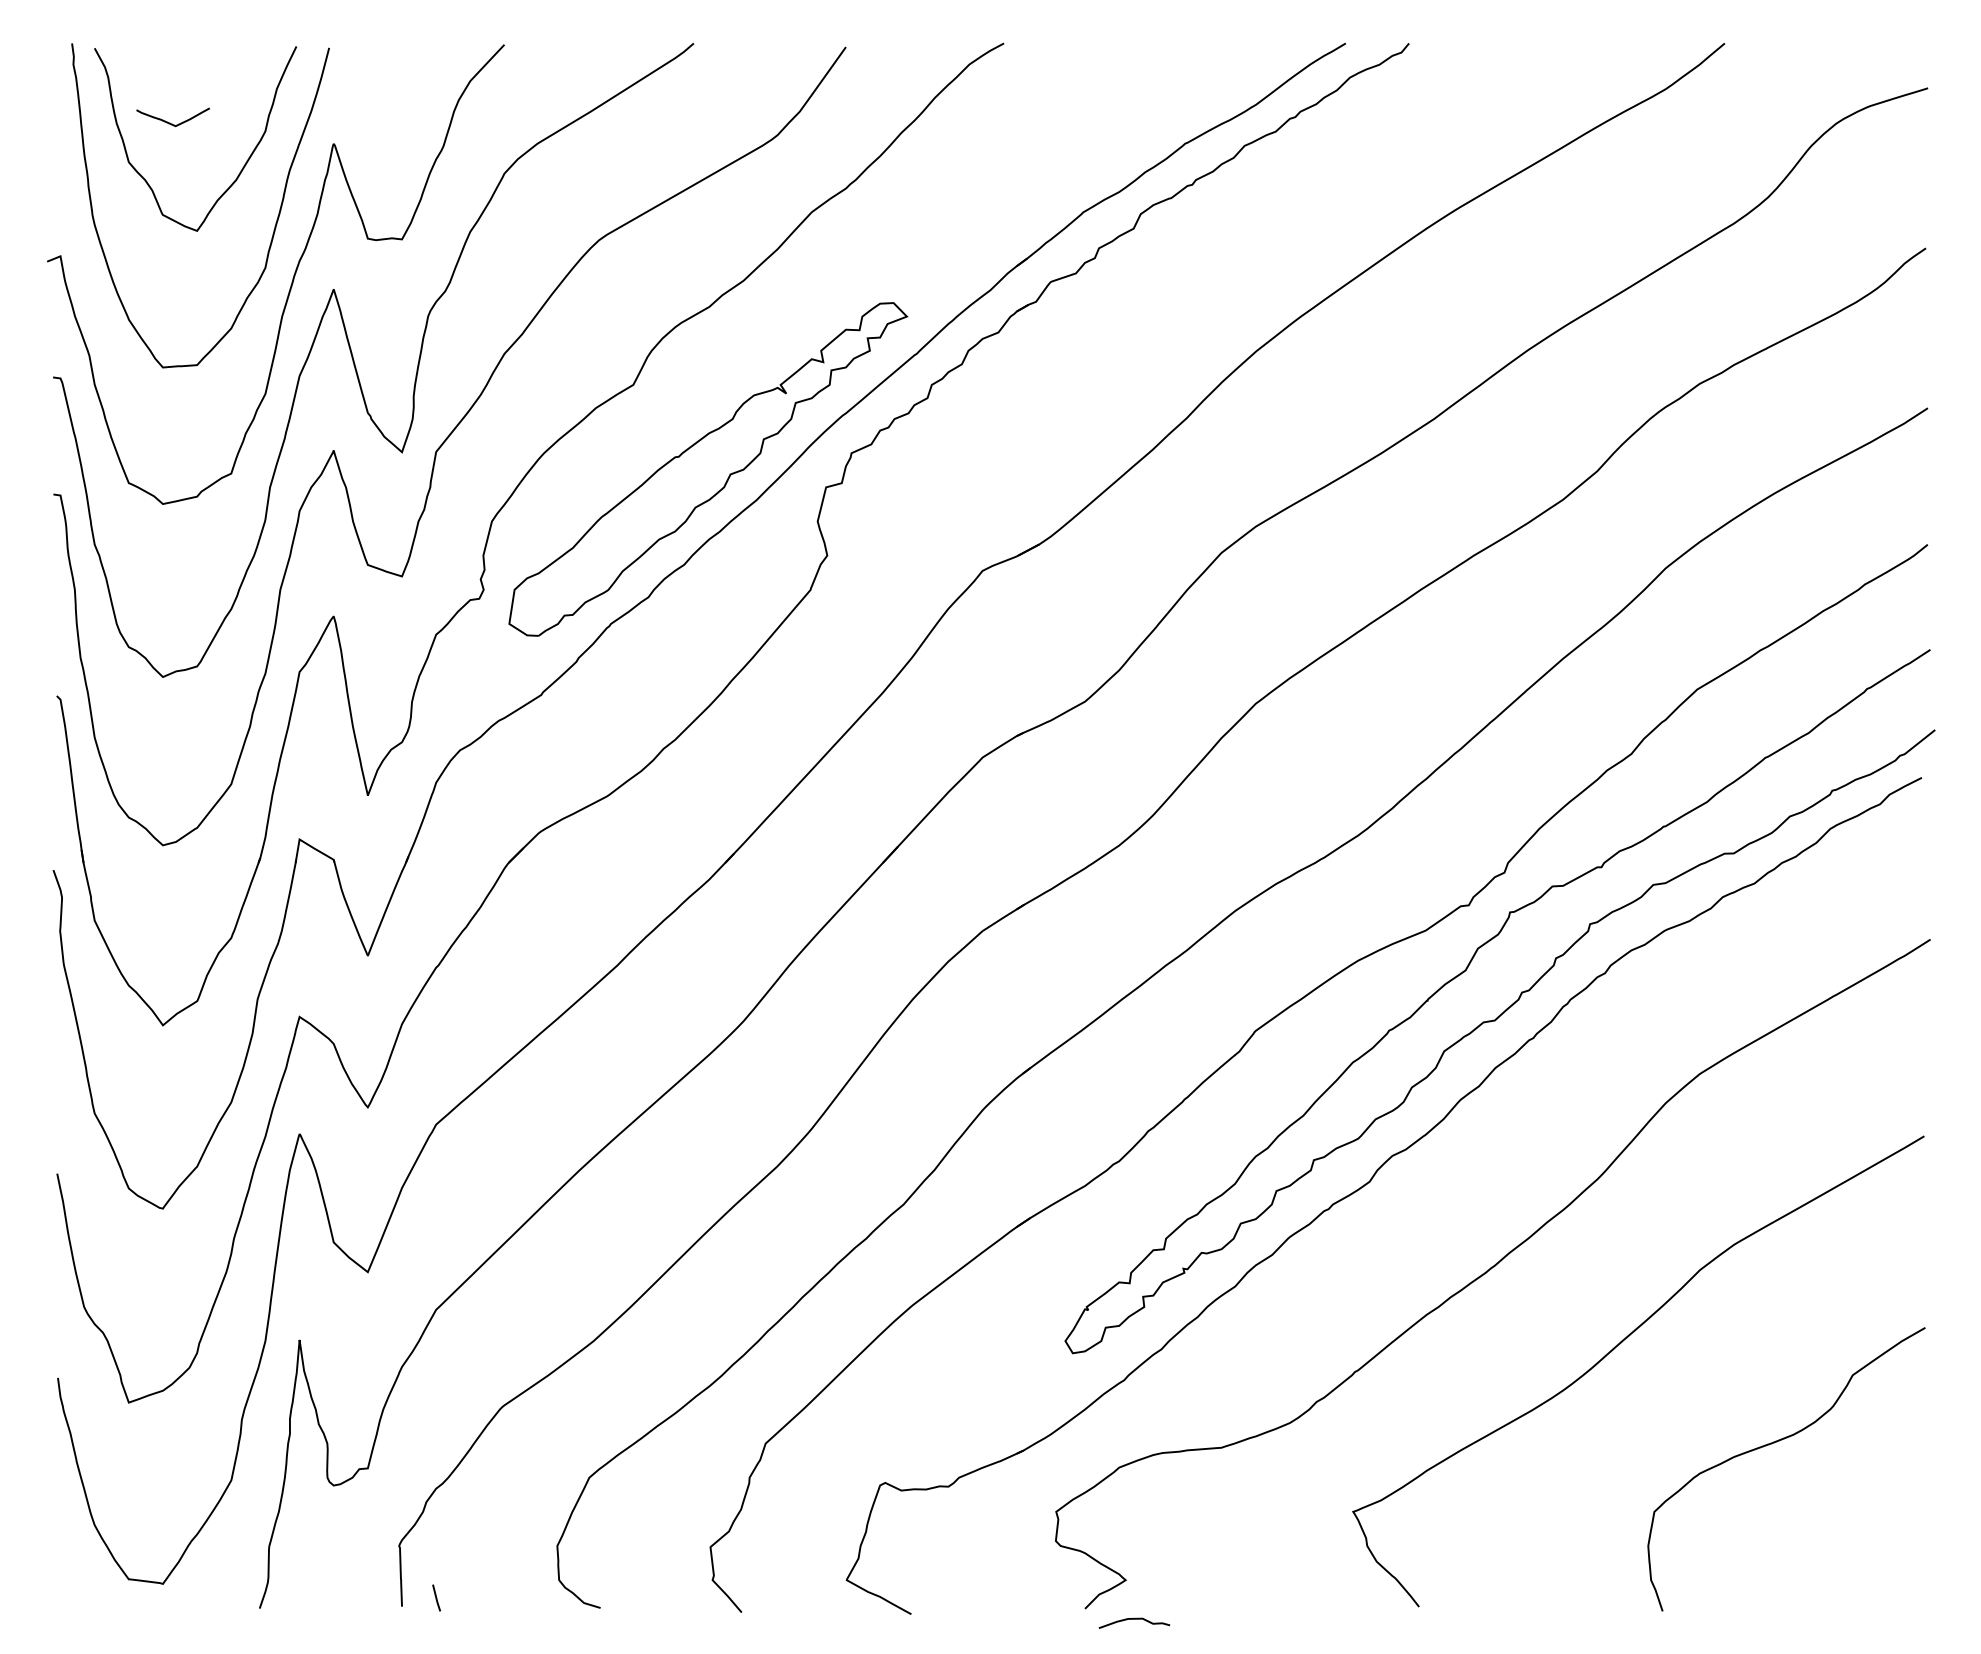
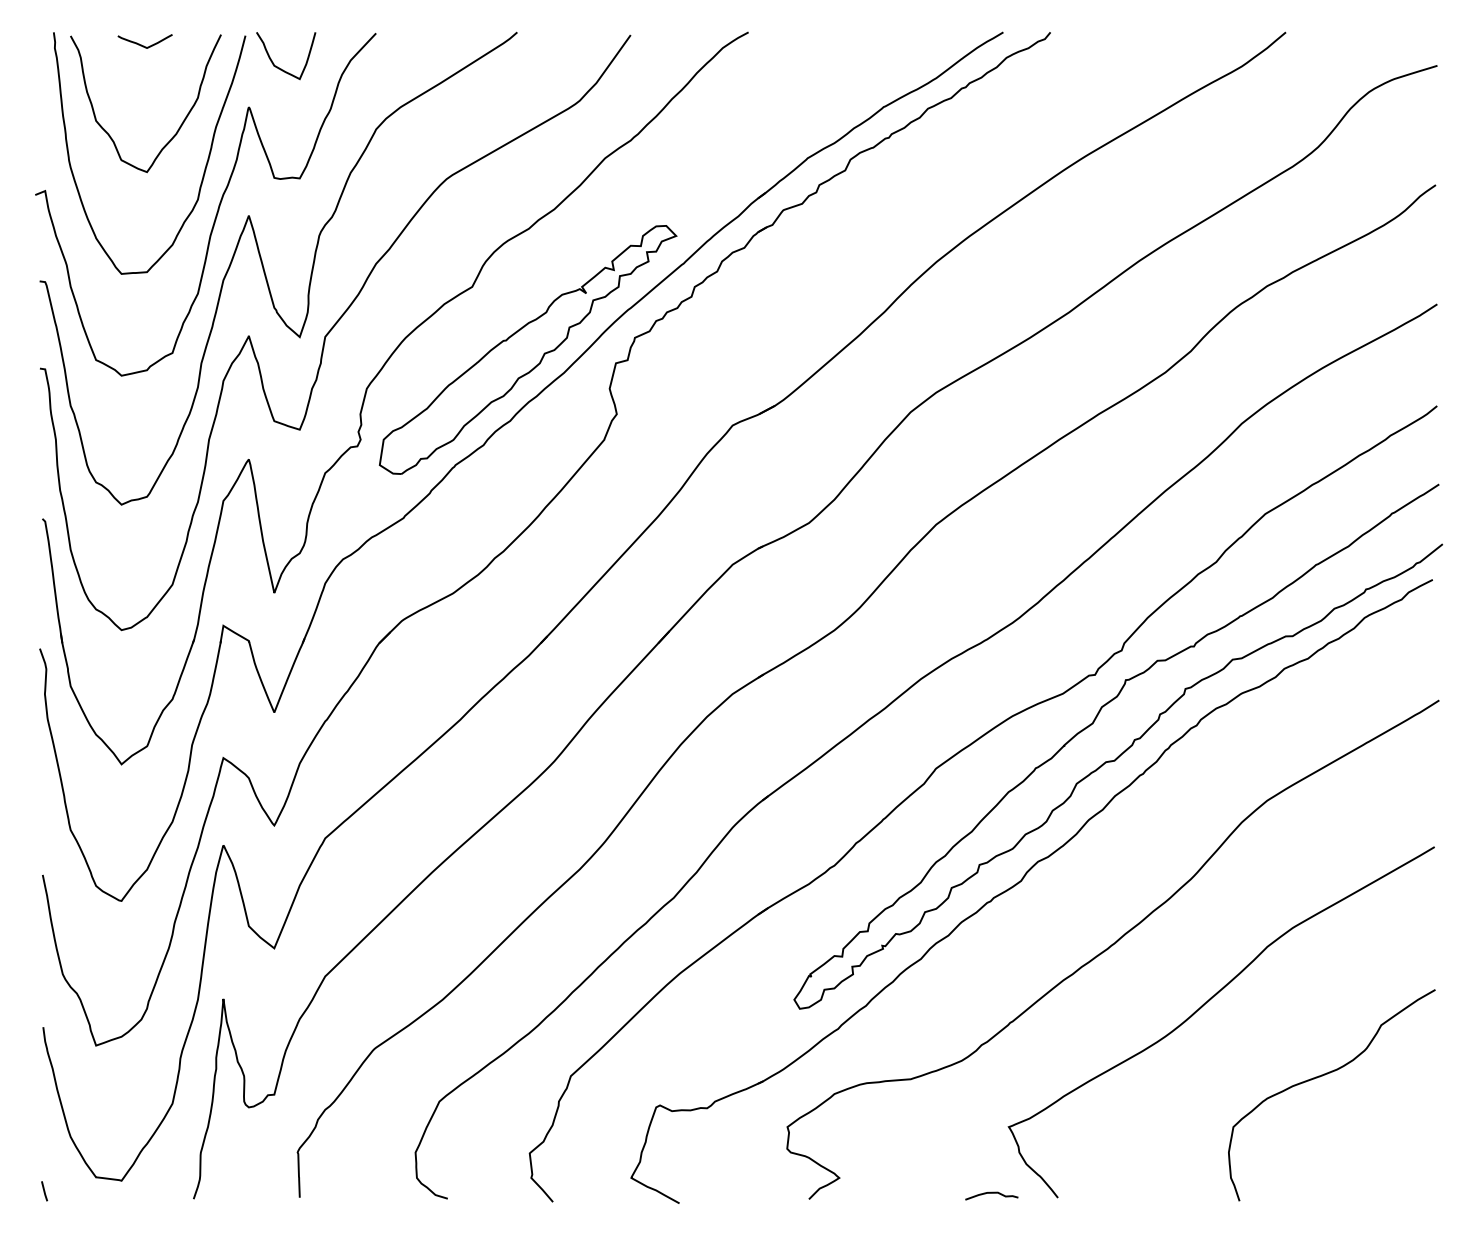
curve: (377, 91) -> (281, 68), added
curve: (172, 122) -> (144, 45), moved
line: (436, 1598) -> (44, 1191), moved
curve: (1134, 1619) -> (991, 1193), moved

